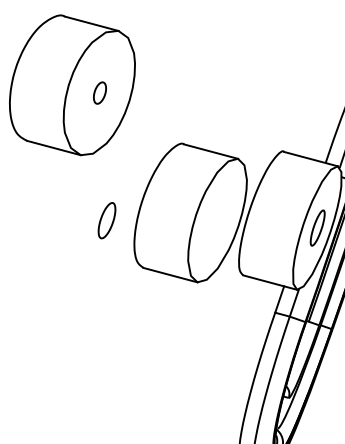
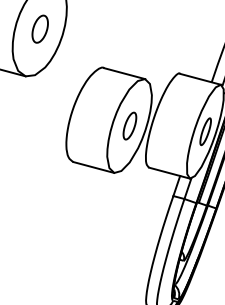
part: (99, 92) -> (39, 28), size x1.67
part: (106, 220) -> (129, 125), moved

